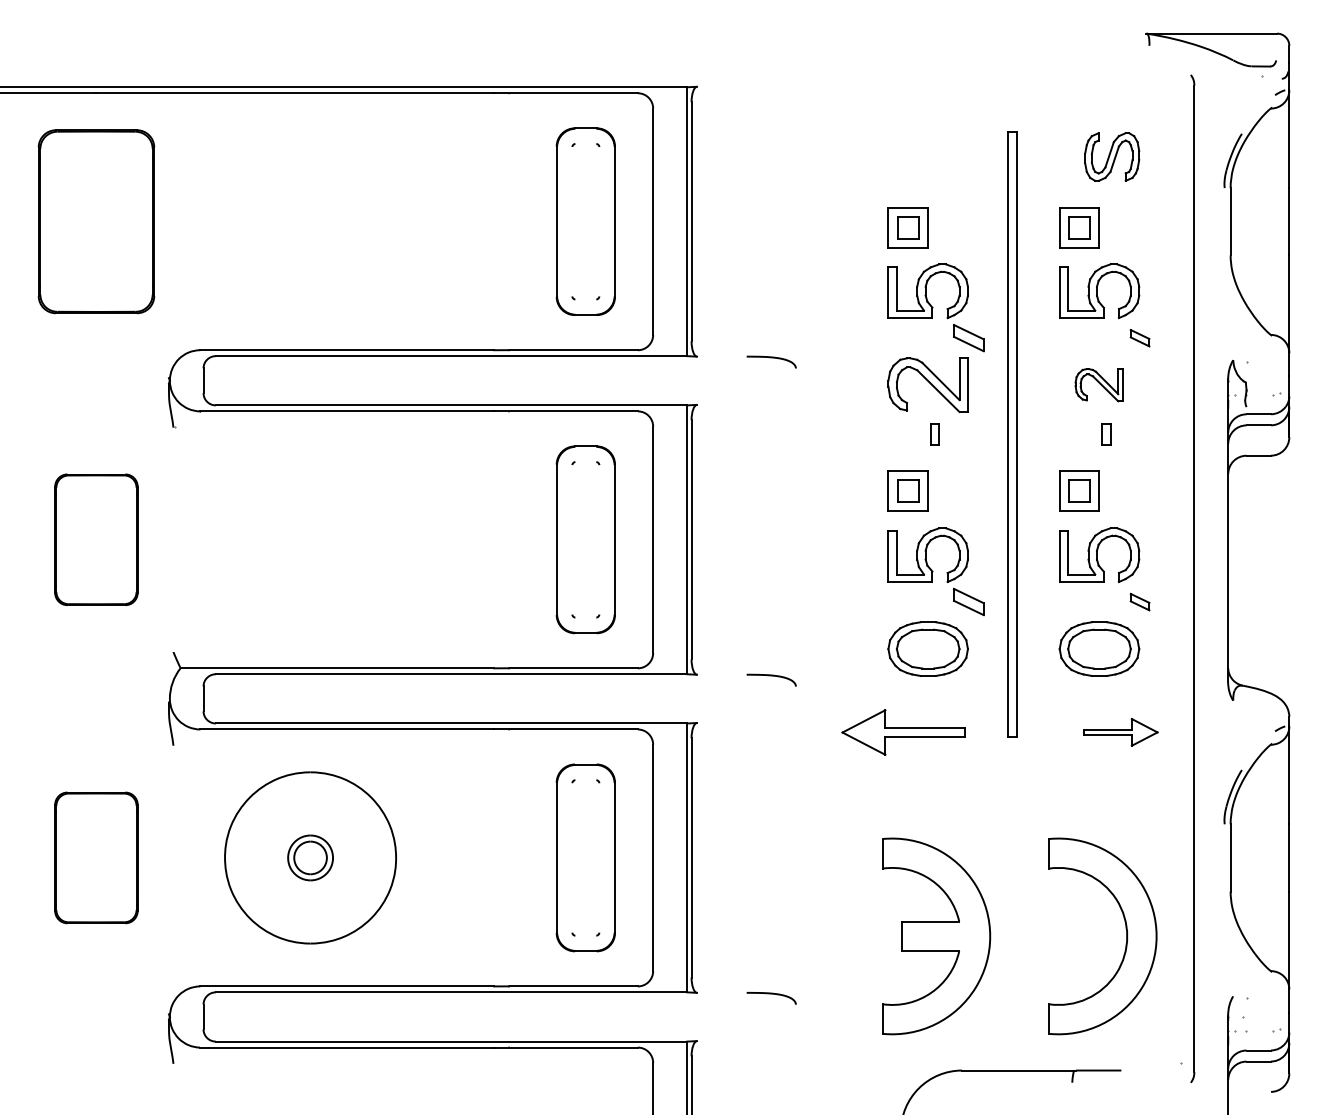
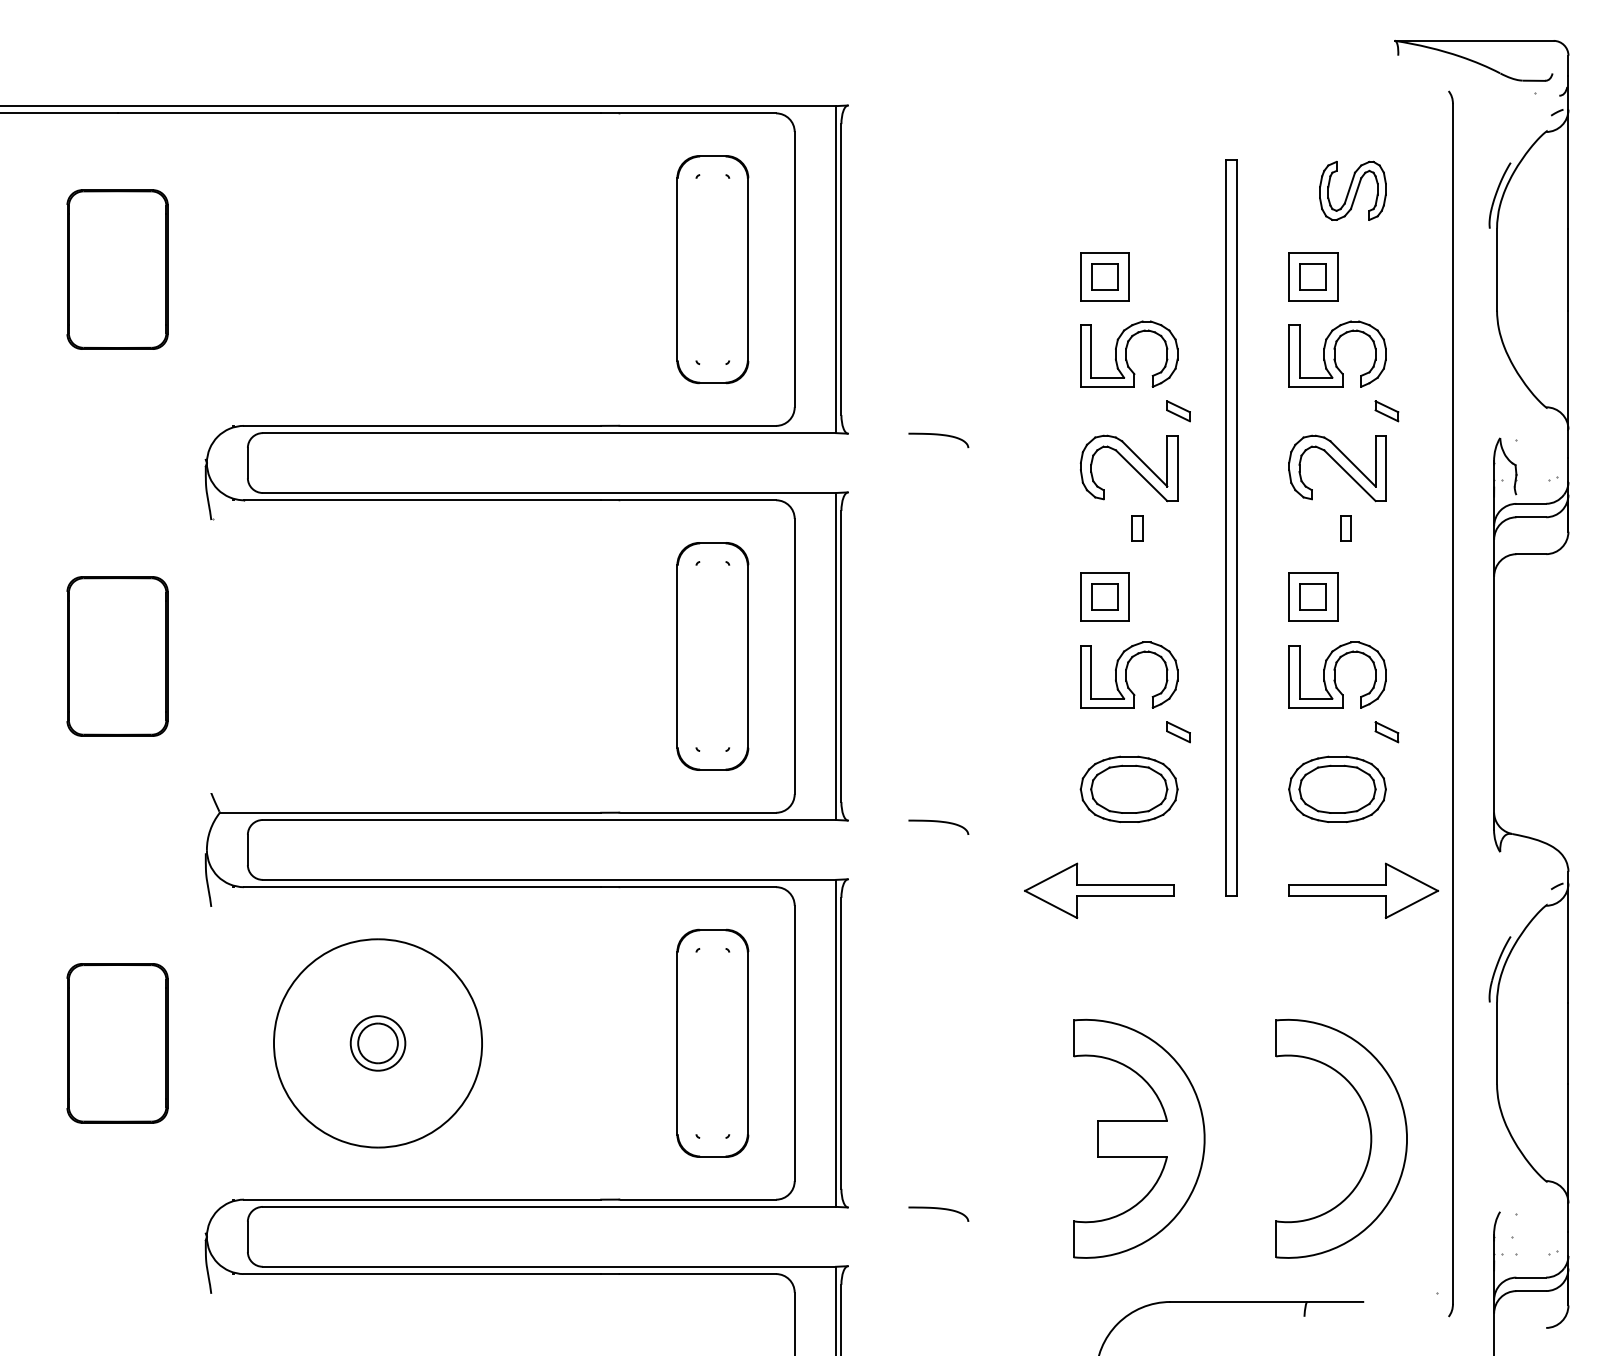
part: (96, 221) -> (117, 269), size x0.71
part: (968, 338) -> (1178, 411), size x0.62
part: (1099, 385) -> (1337, 468), size x1.67
part: (968, 602) -> (1178, 732), size x0.62
part: (1120, 732) -> (1363, 890), size x1.67

